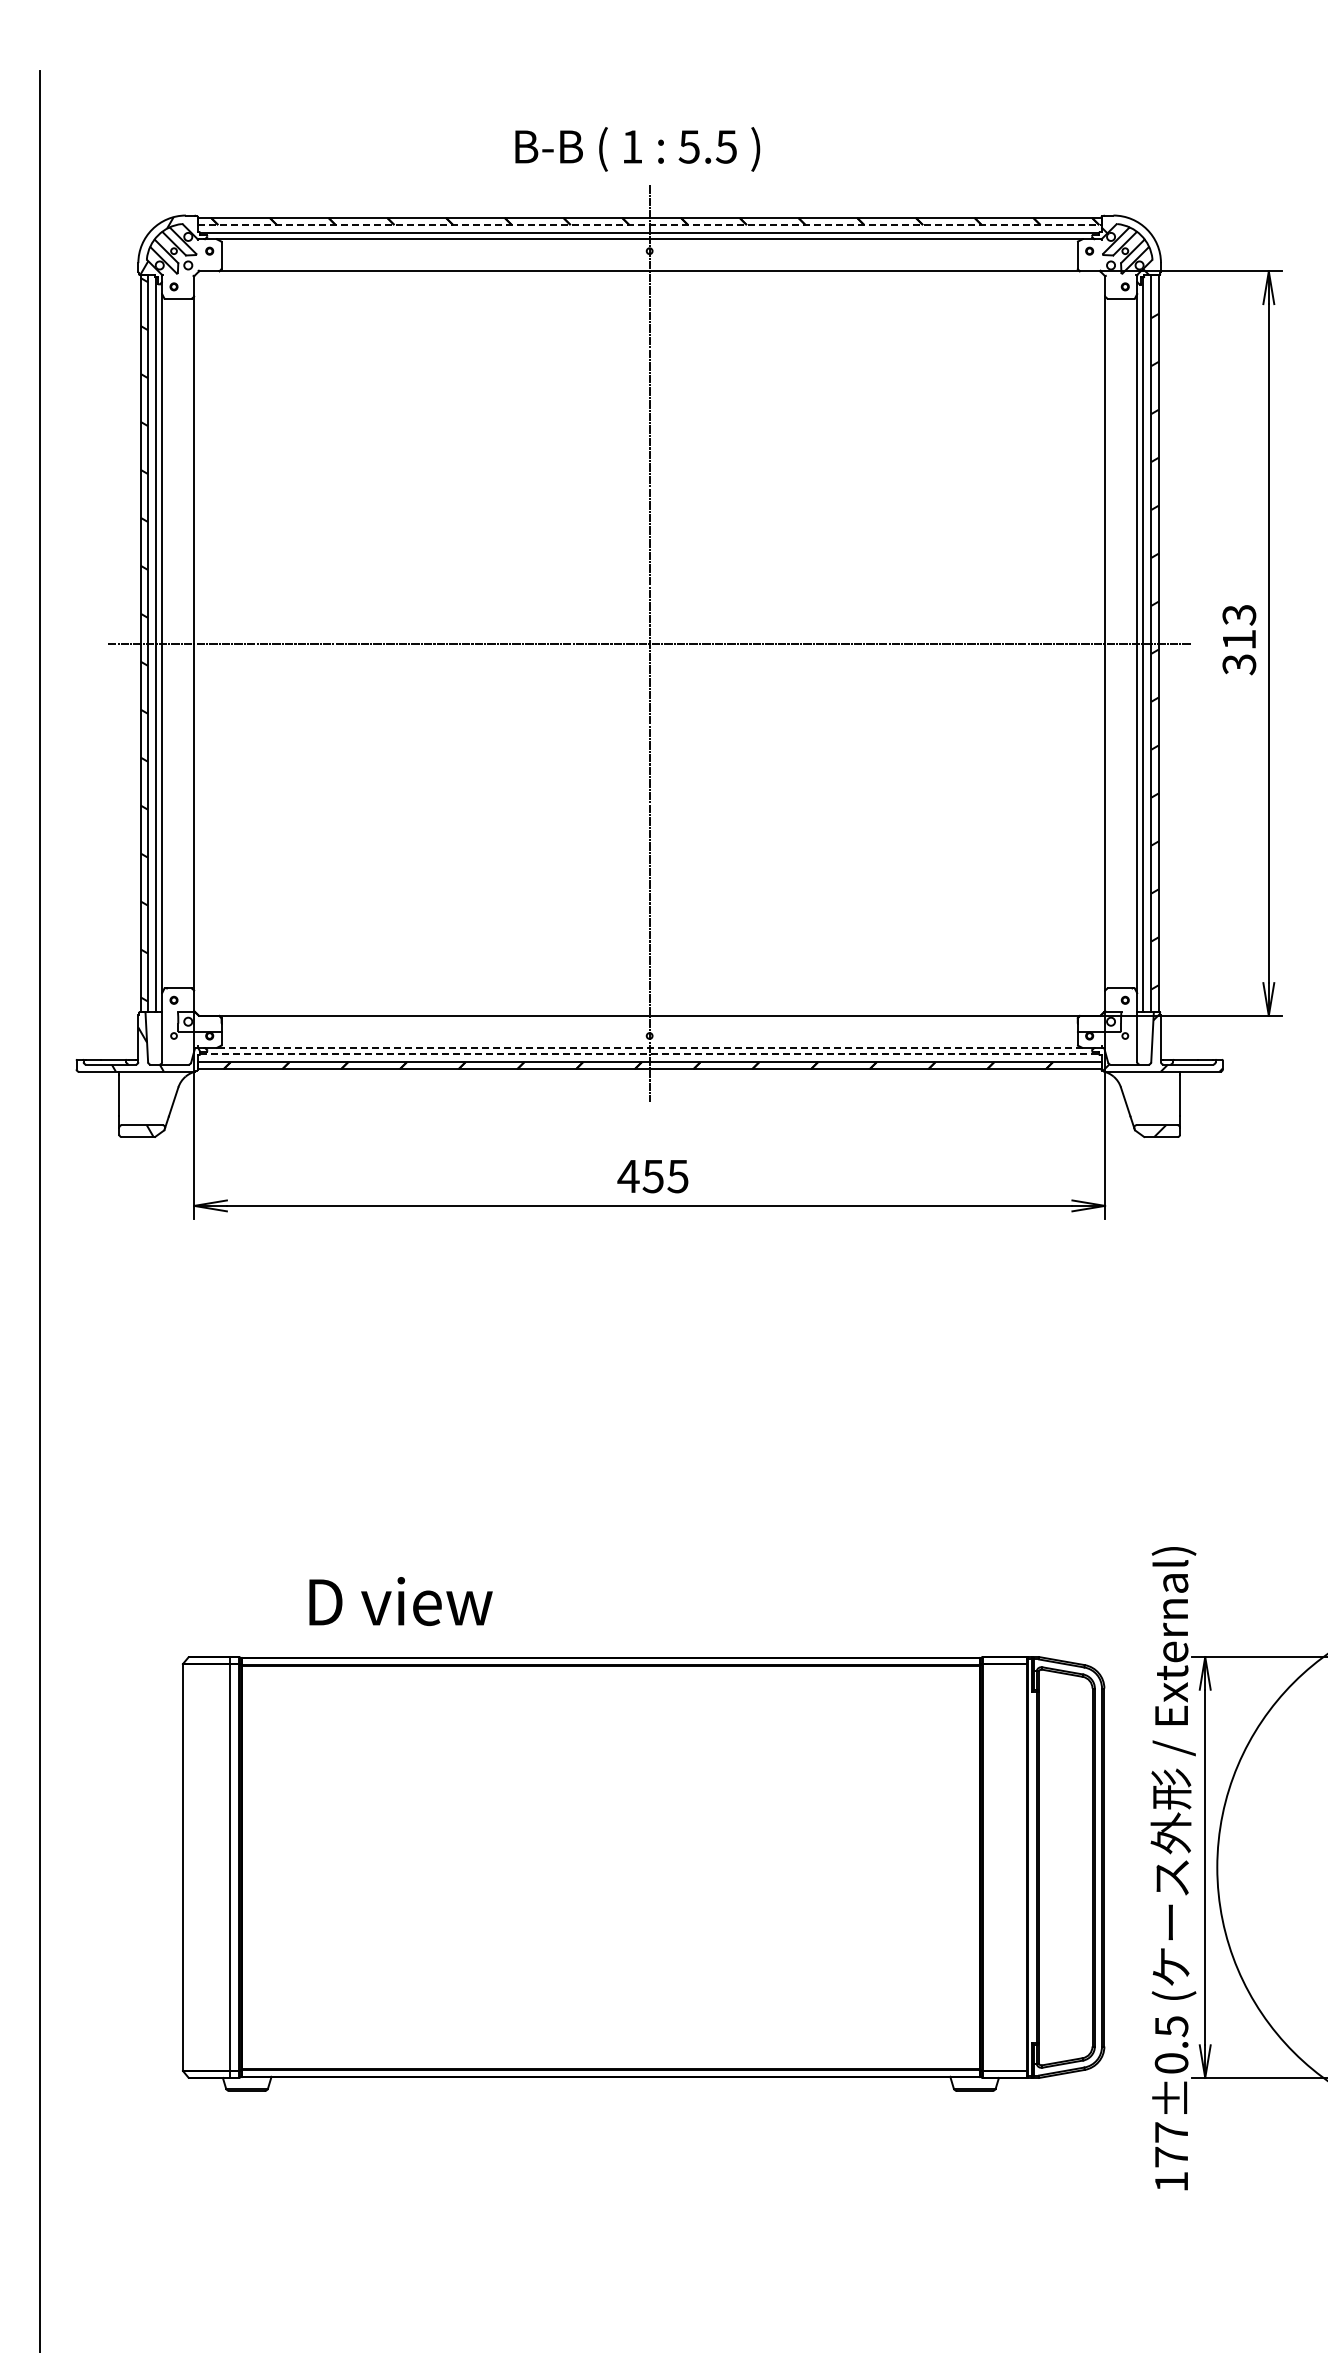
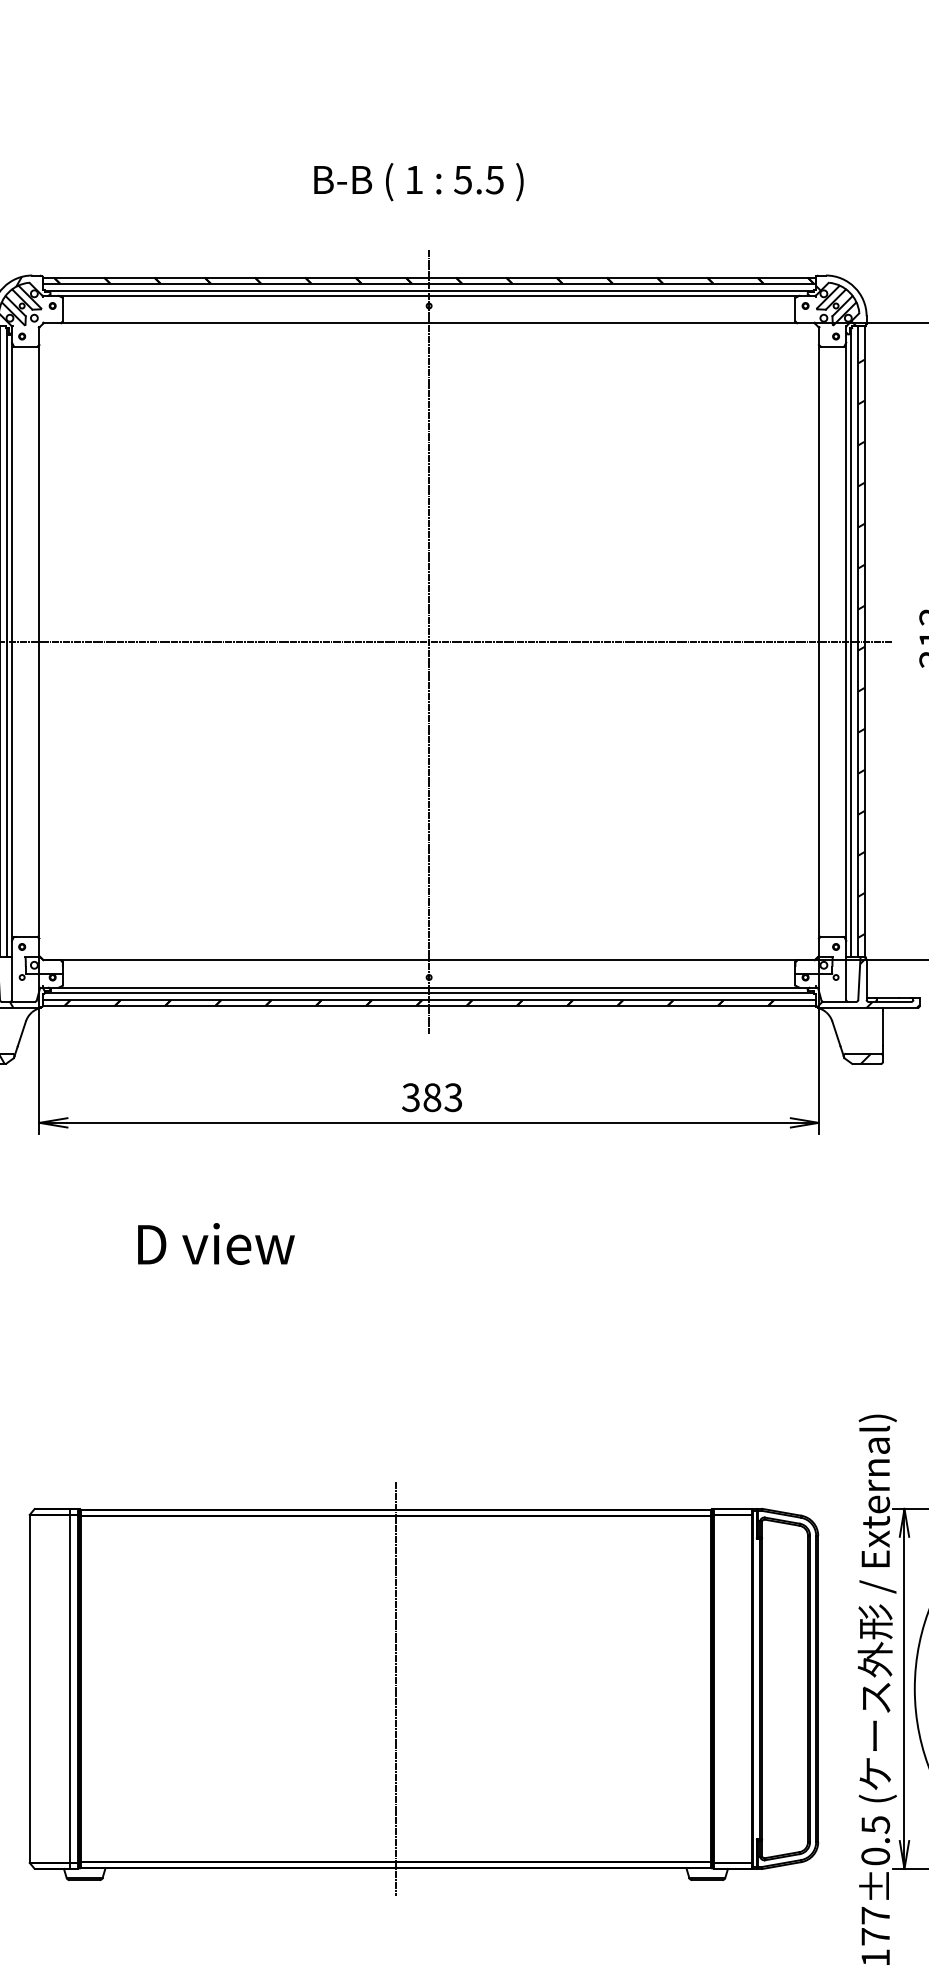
text: (637, 149) -> (418, 182), moved
line: (649, 225) -> (428, 284), dashed -> solid
line: (649, 1047) -> (428, 987), dashed -> solid
line: (650, 1053) -> (429, 992), dashed -> solid
text: (652, 1176) -> (431, 1097), 455 -> 383
text: (400, 1601) -> (215, 1244), moved
line: (610, 1867) -> (395, 1688), added

